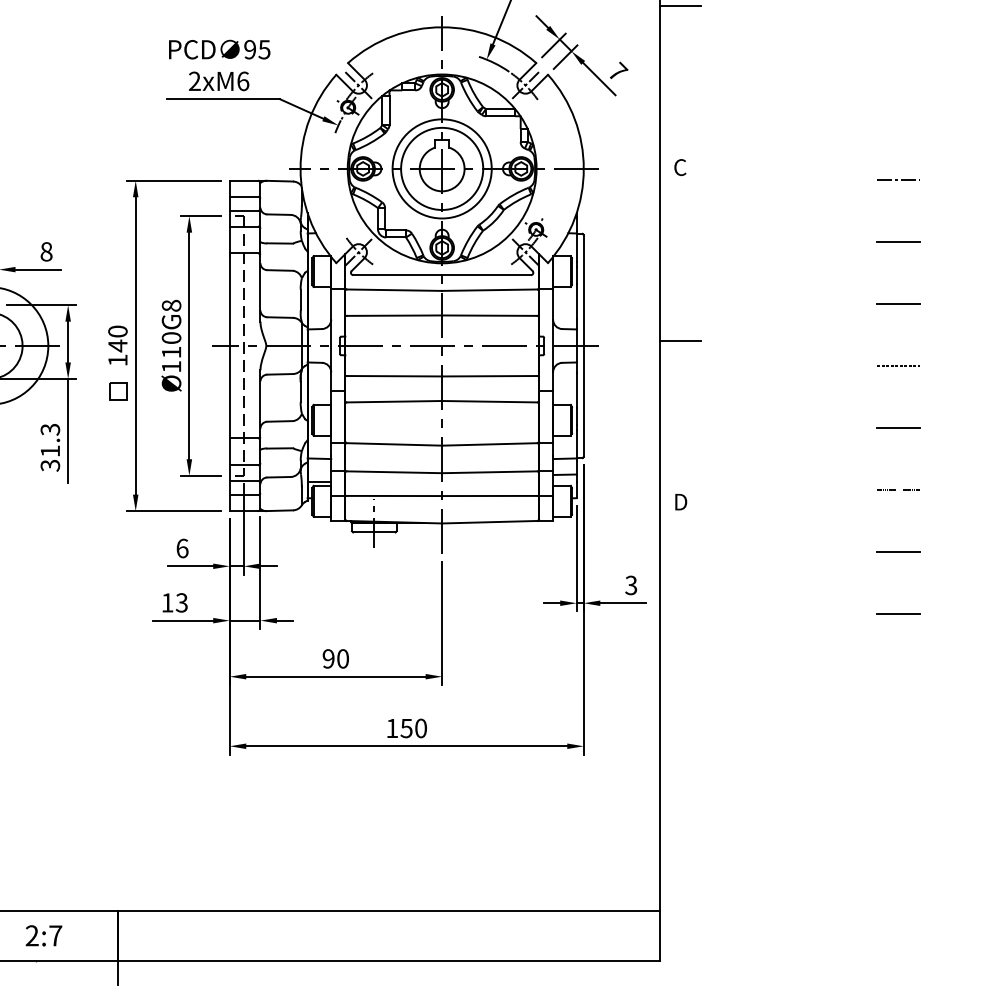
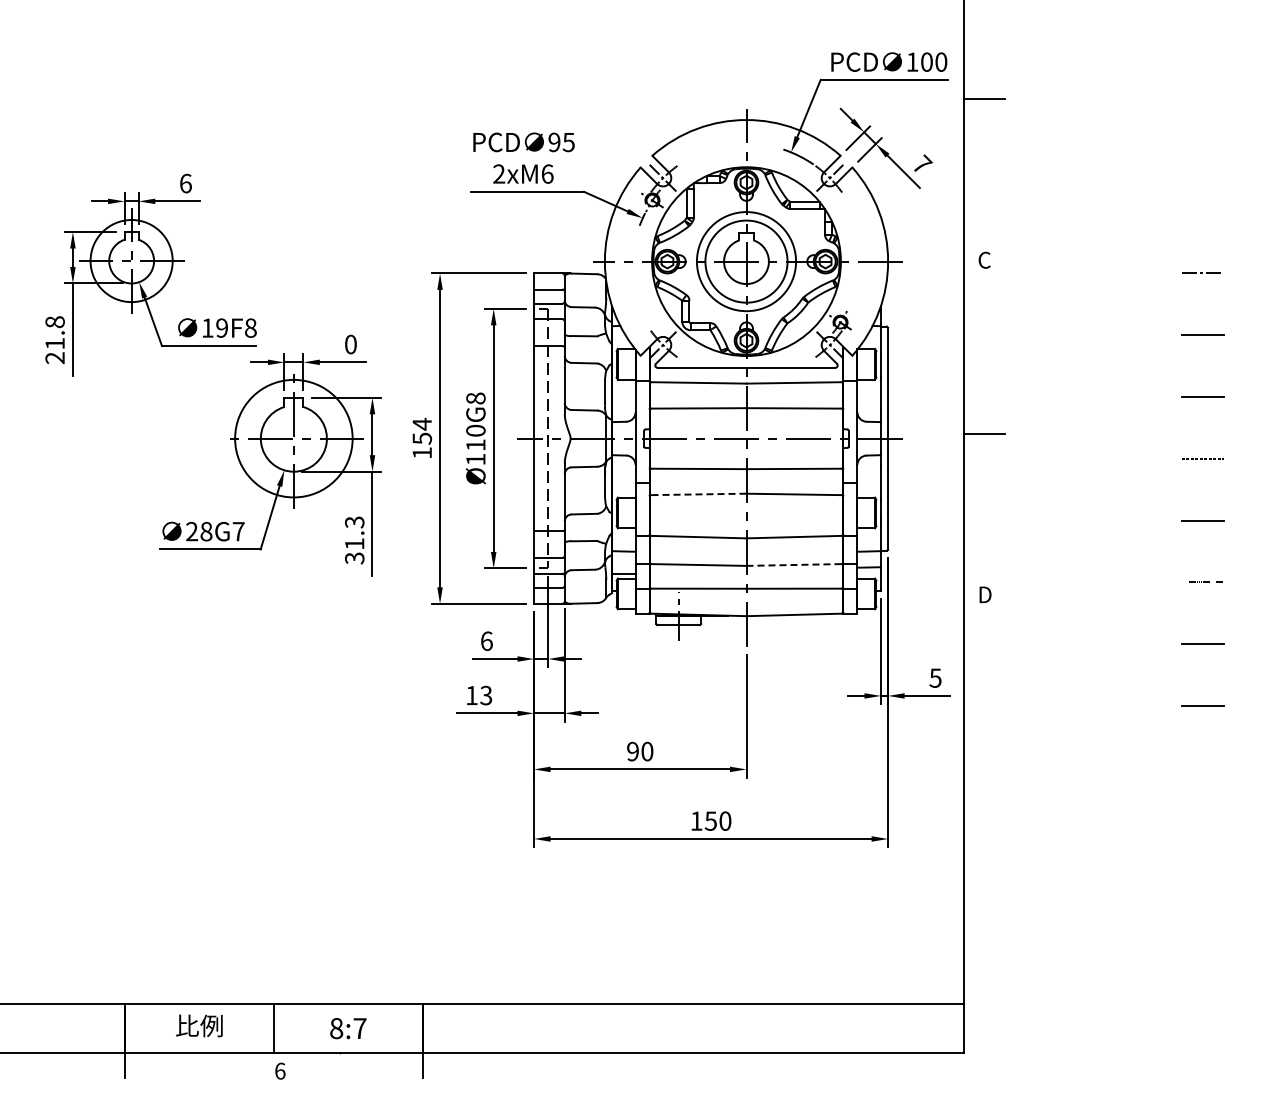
text: (46, 251) -> (350, 344), 8 -> 0
text: (118, 338) -> (422, 431), 140 -> 154
part: (118, 391) -> (422, 484), removed
line: (394, 401) -> (698, 494), solid -> dashed
line: (490, 471) -> (794, 564), solid -> dashed
text: (631, 584) -> (935, 677), 3 -> 5
text: (32, 935) -> (336, 1028), 2:7 -> 8:7

